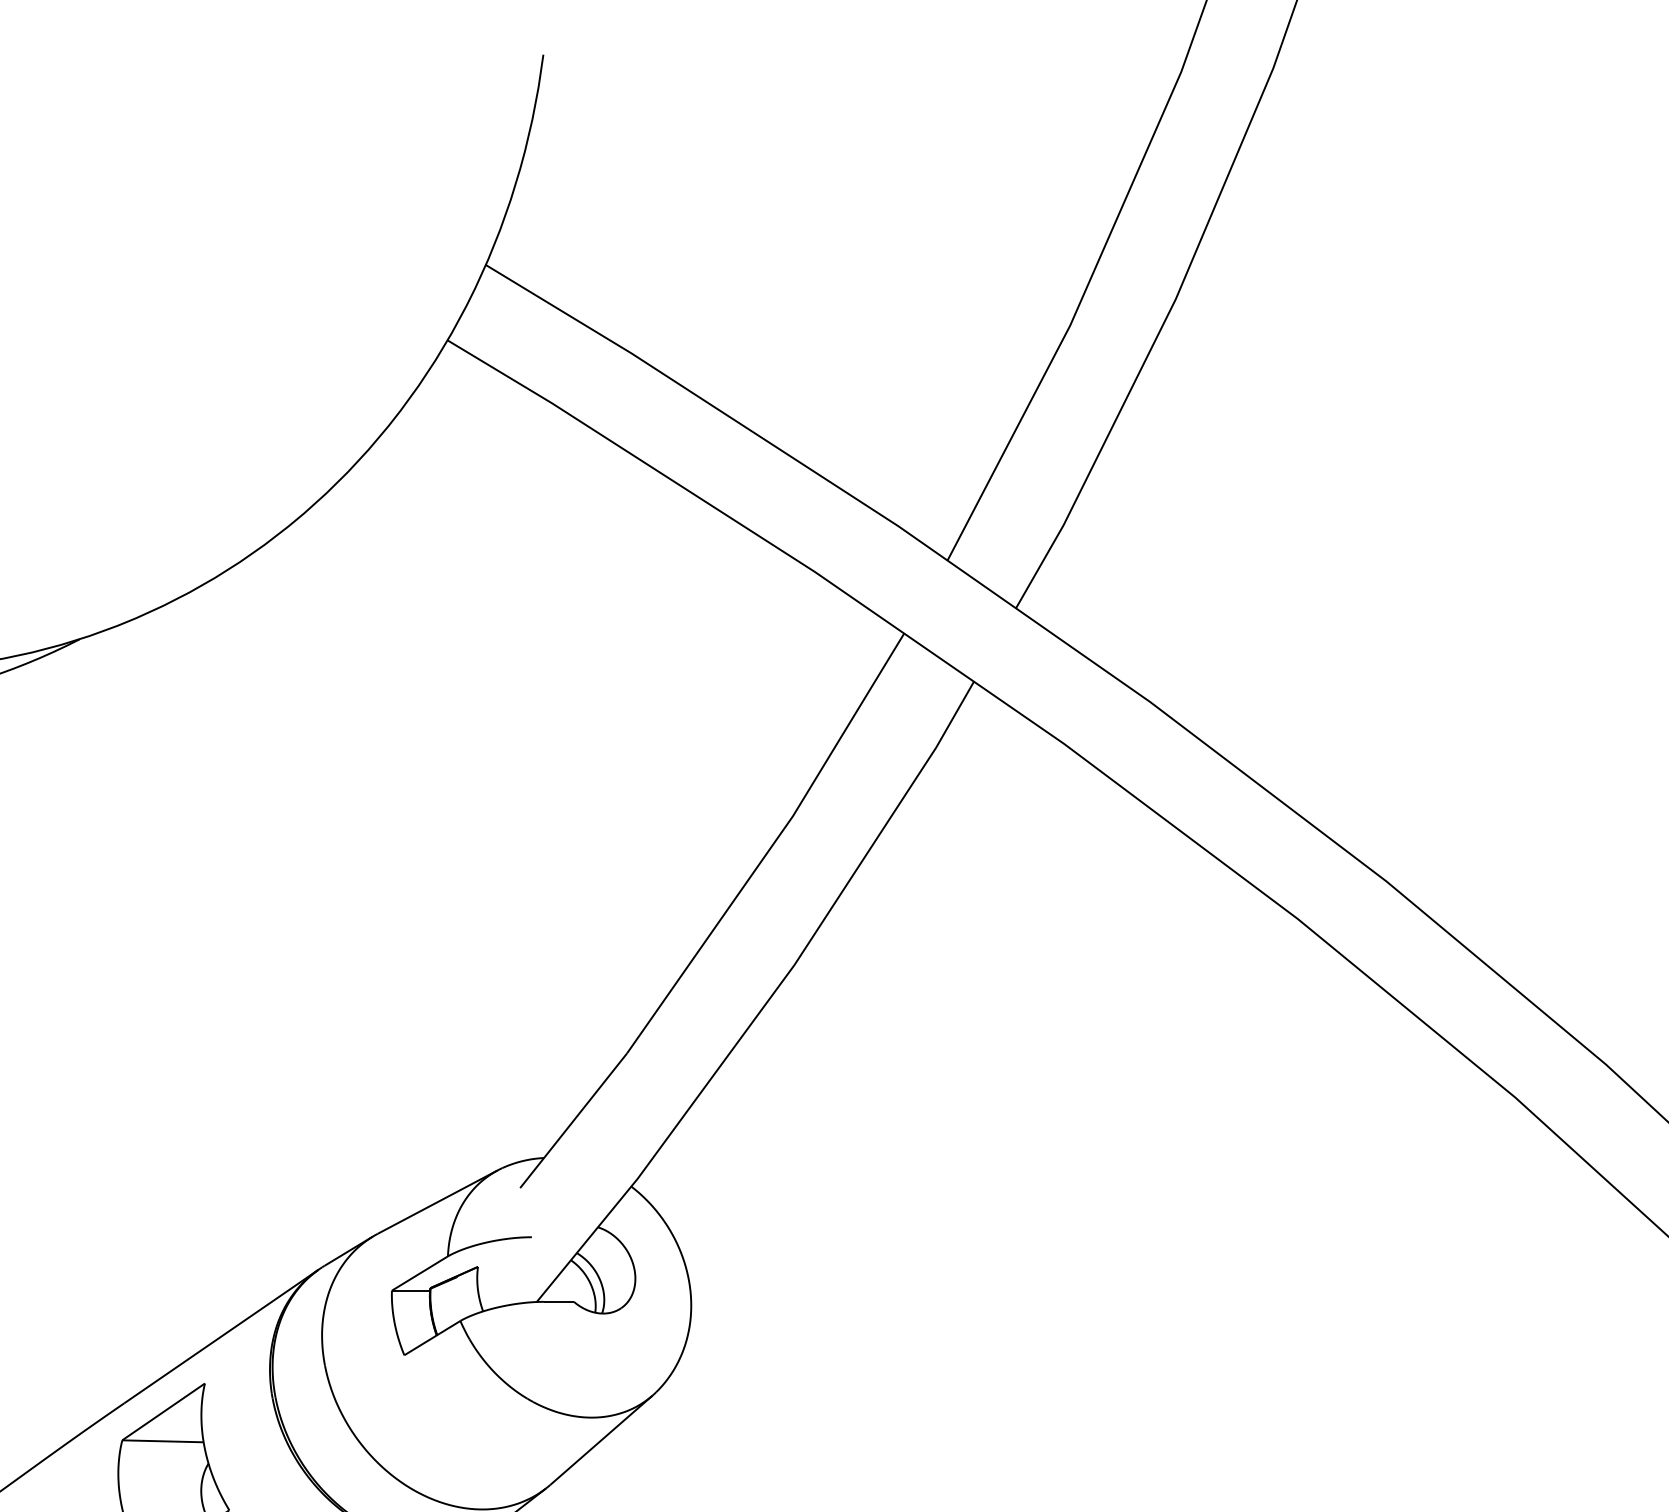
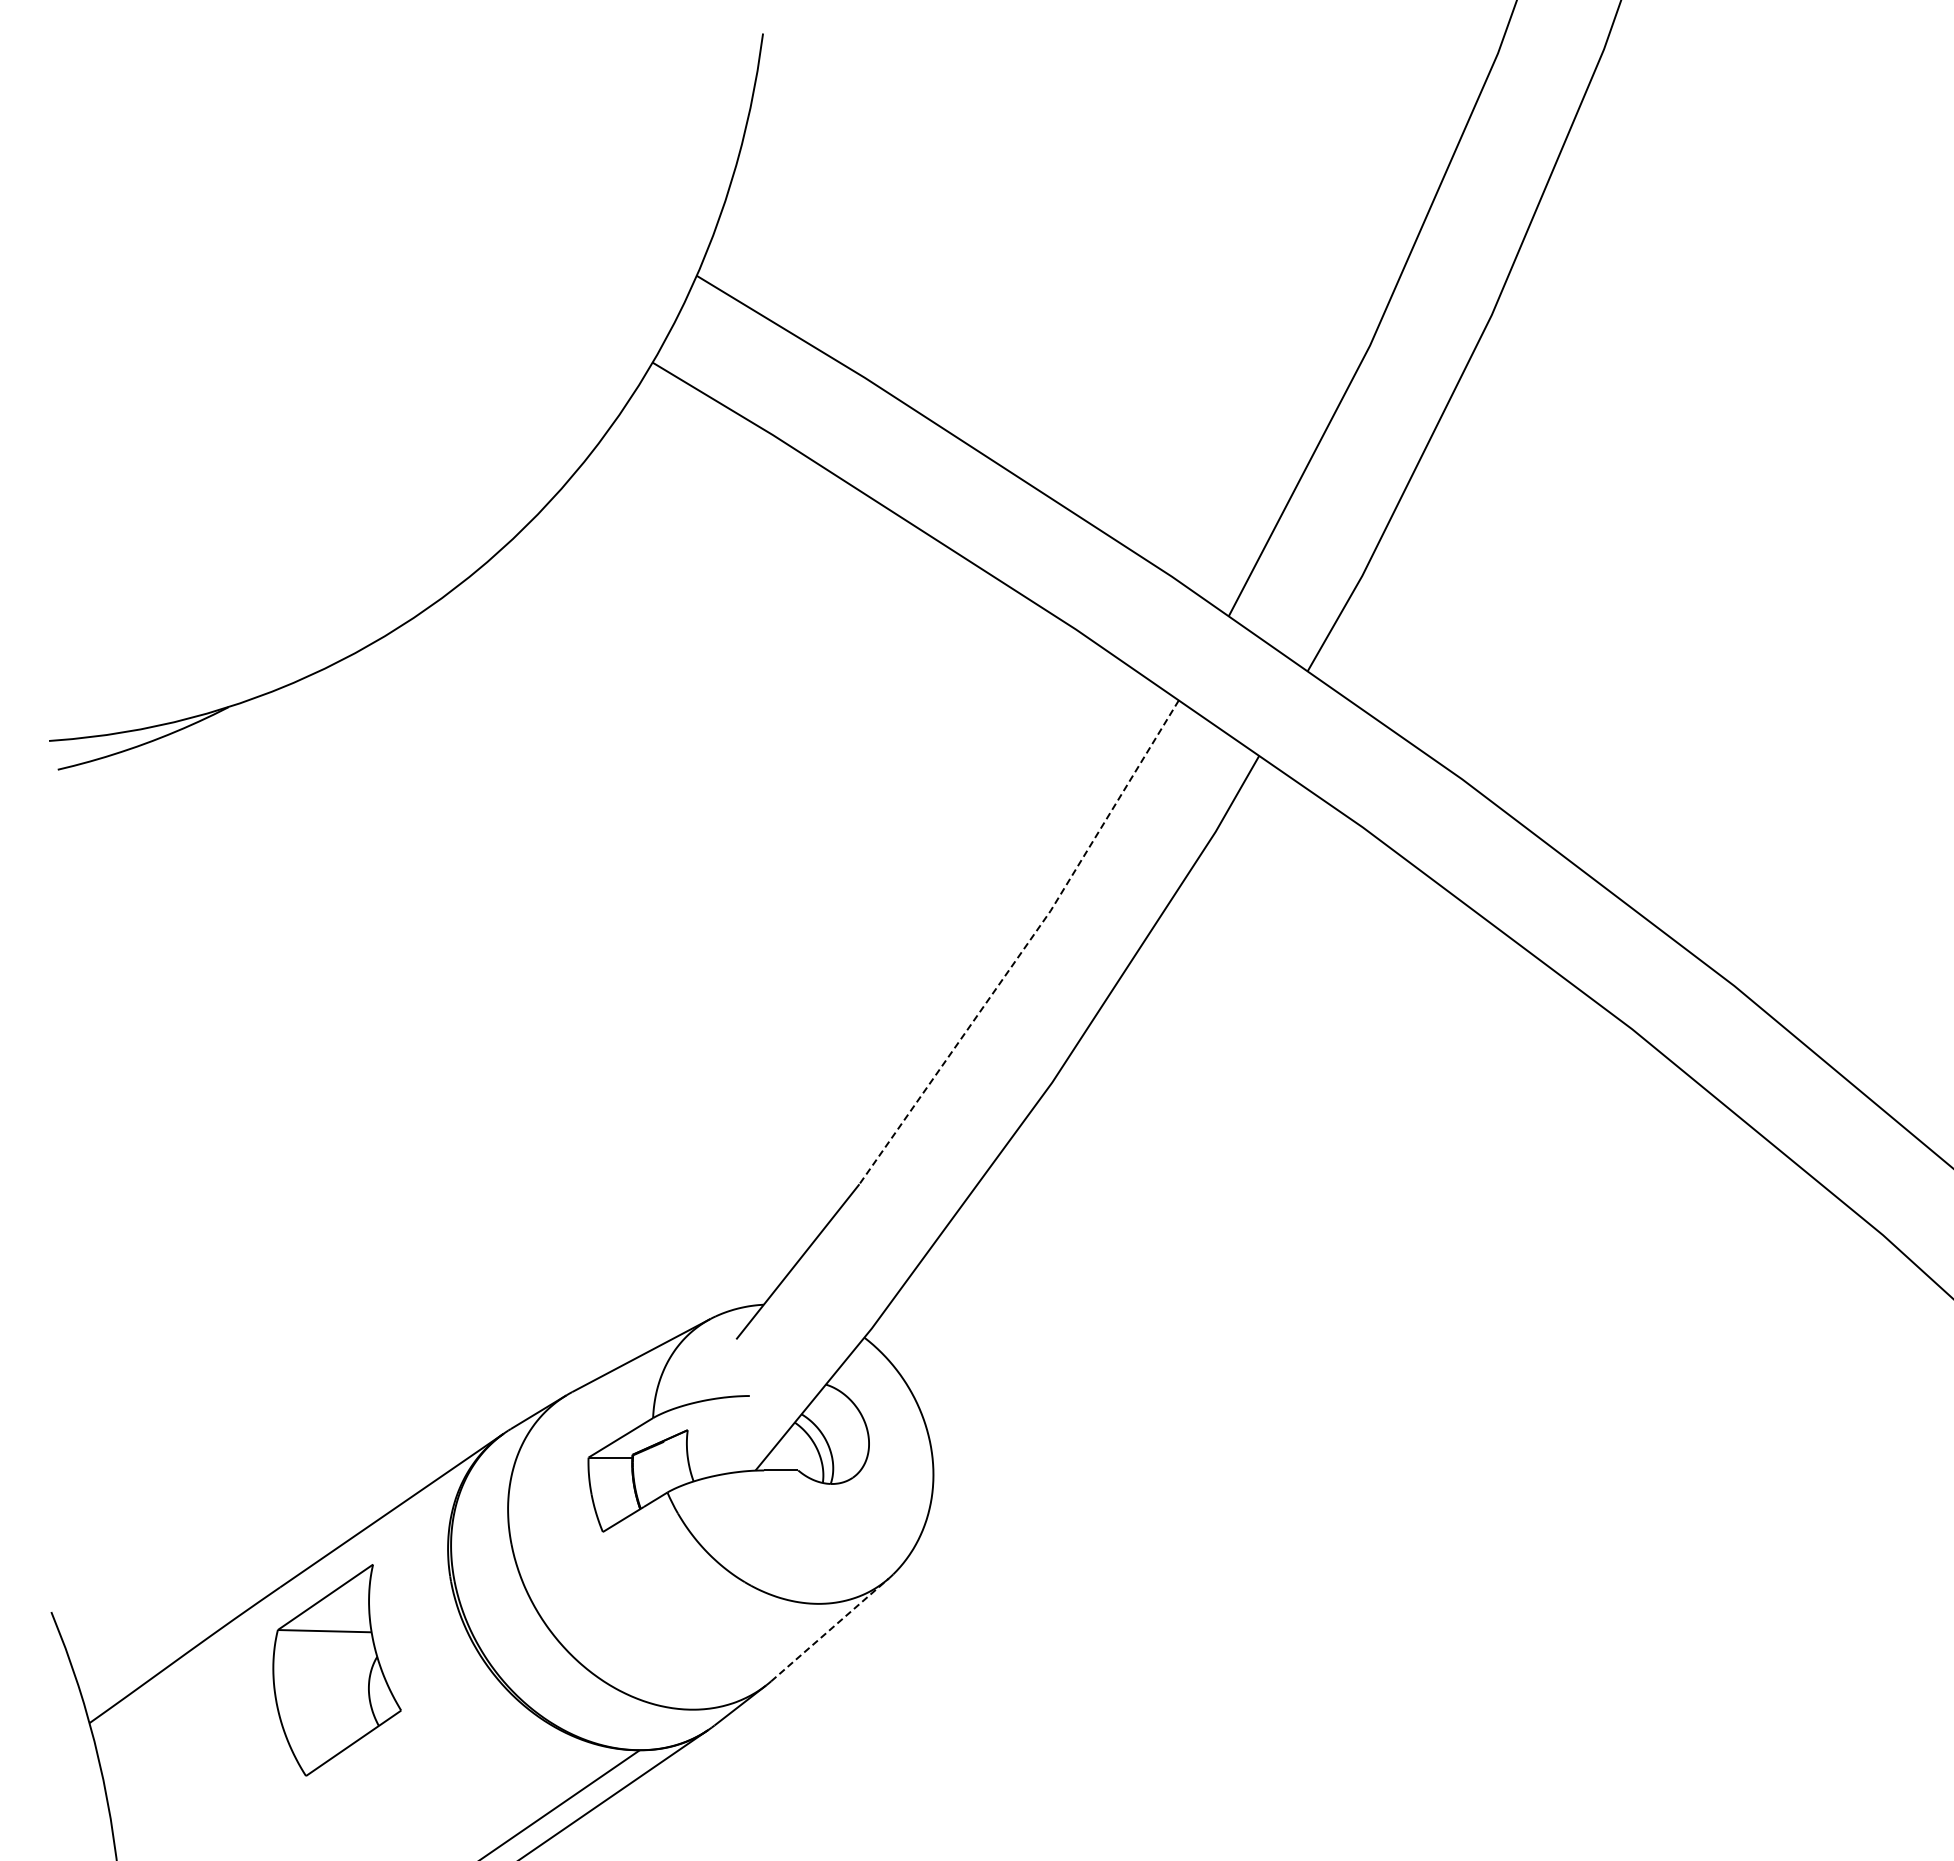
line: (771, 847) -> (1025, 946), solid -> dashed
line: (601, 1439) -> (830, 1629), solid -> dashed

